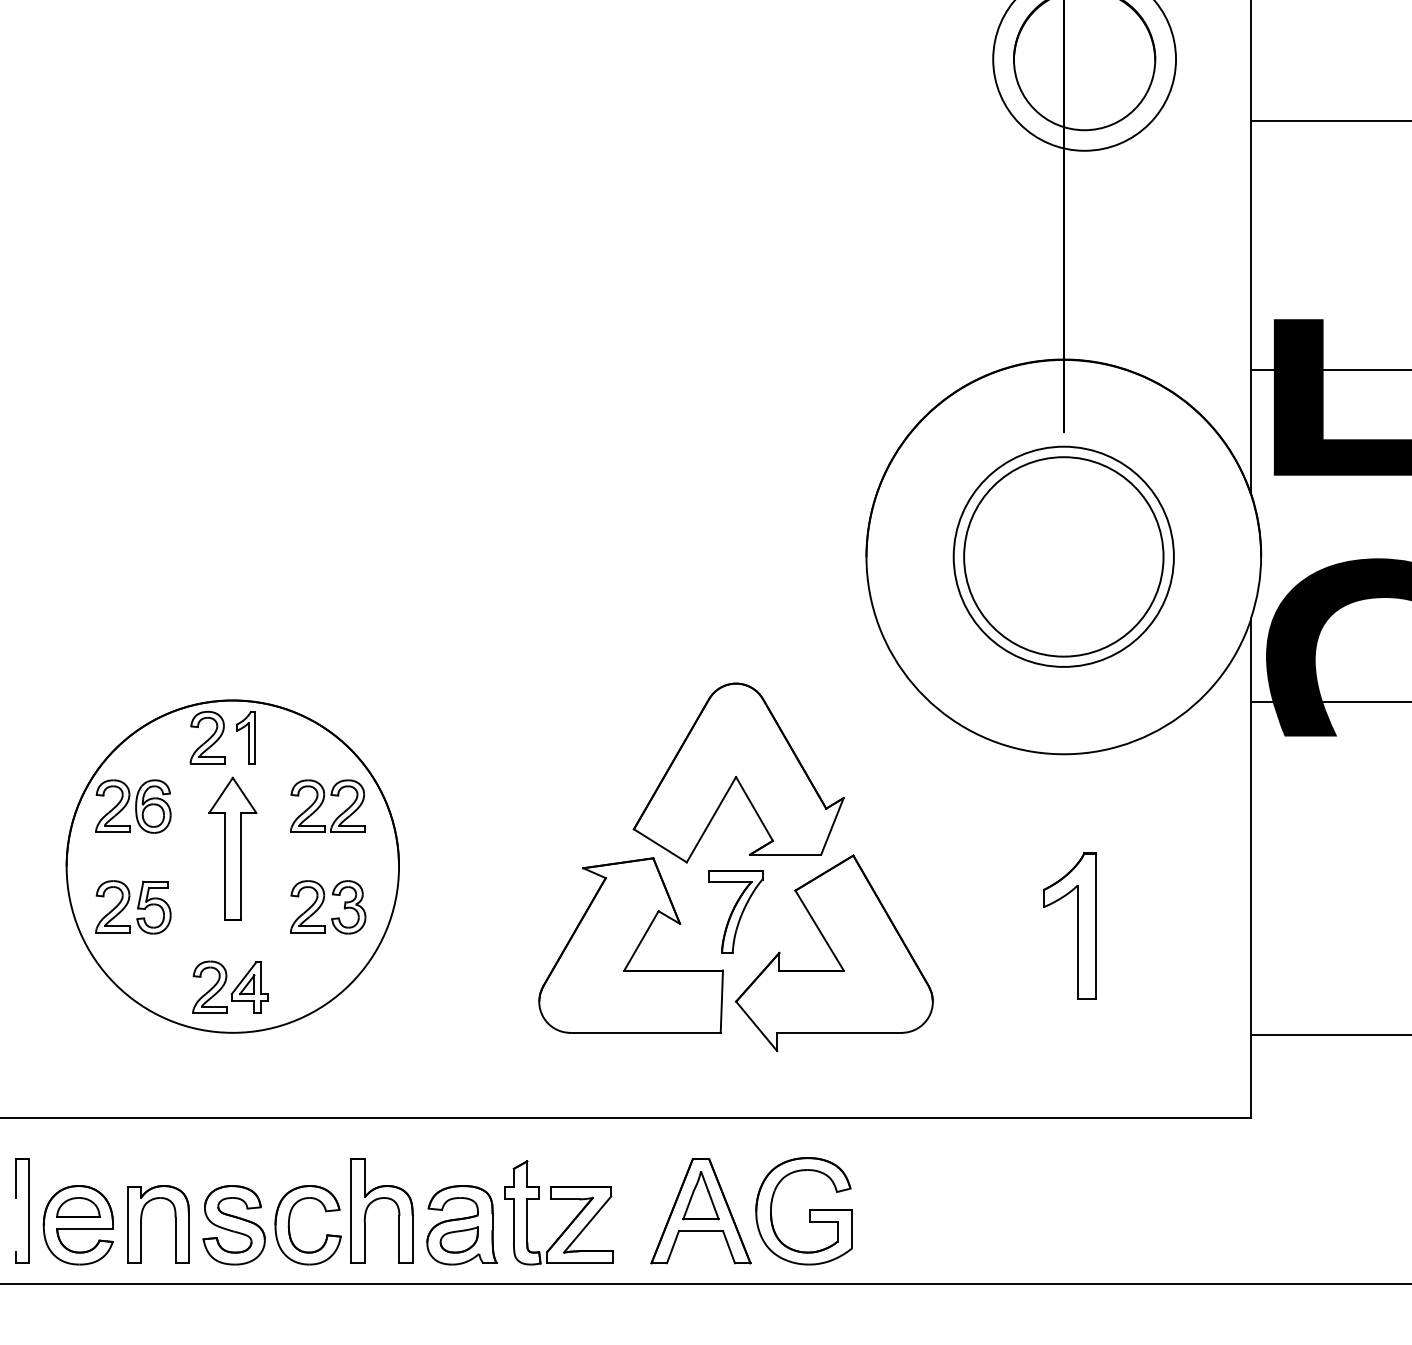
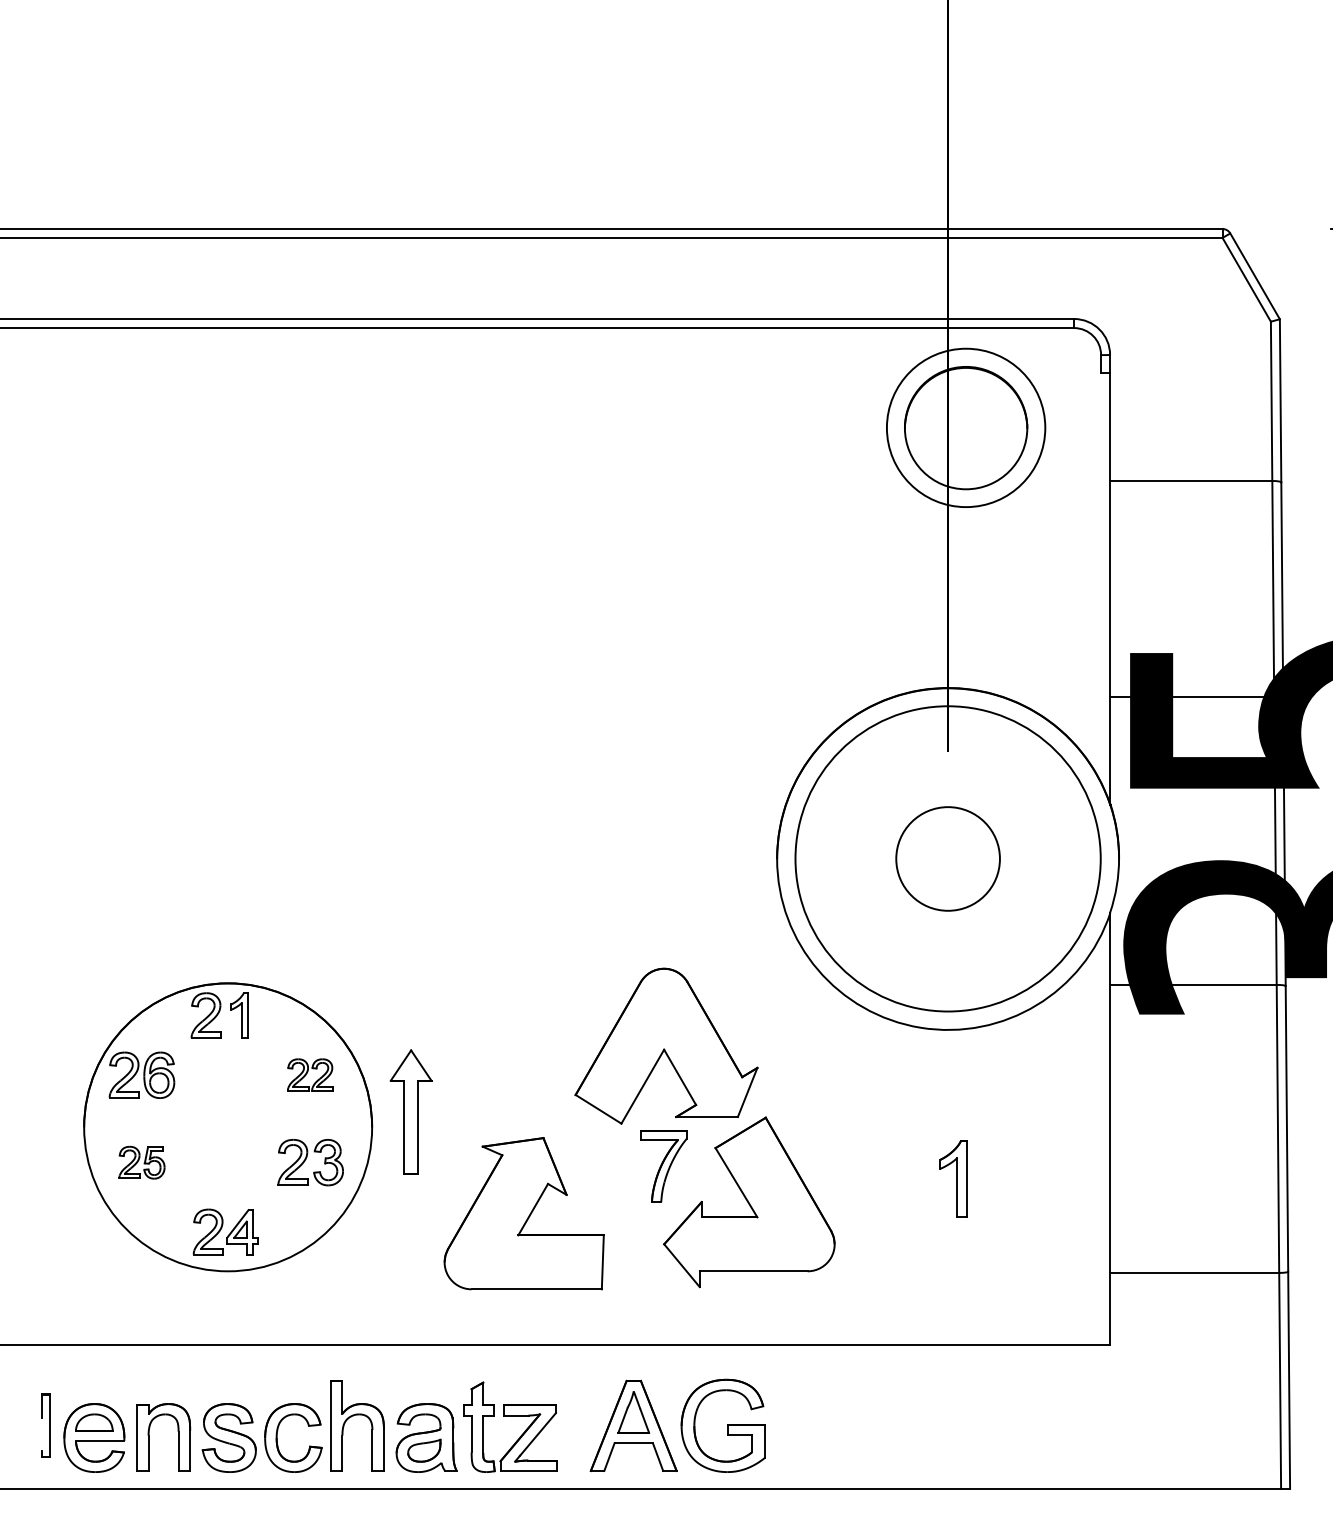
circle: (1063, 556) -> (947, 858), size x0.6
circle: (1063, 556) -> (947, 858), size x1.6
part: (326, 805) -> (309, 1074), size x0.7
part: (232, 848) -> (410, 1111), moved
part: (132, 907) -> (141, 1162), size x0.7
part: (1070, 925) -> (953, 1178), size x0.6
part: (630, 945) -> (523, 1213), moved
part: (22, 1210) -> (45, 1425), size x0.7

